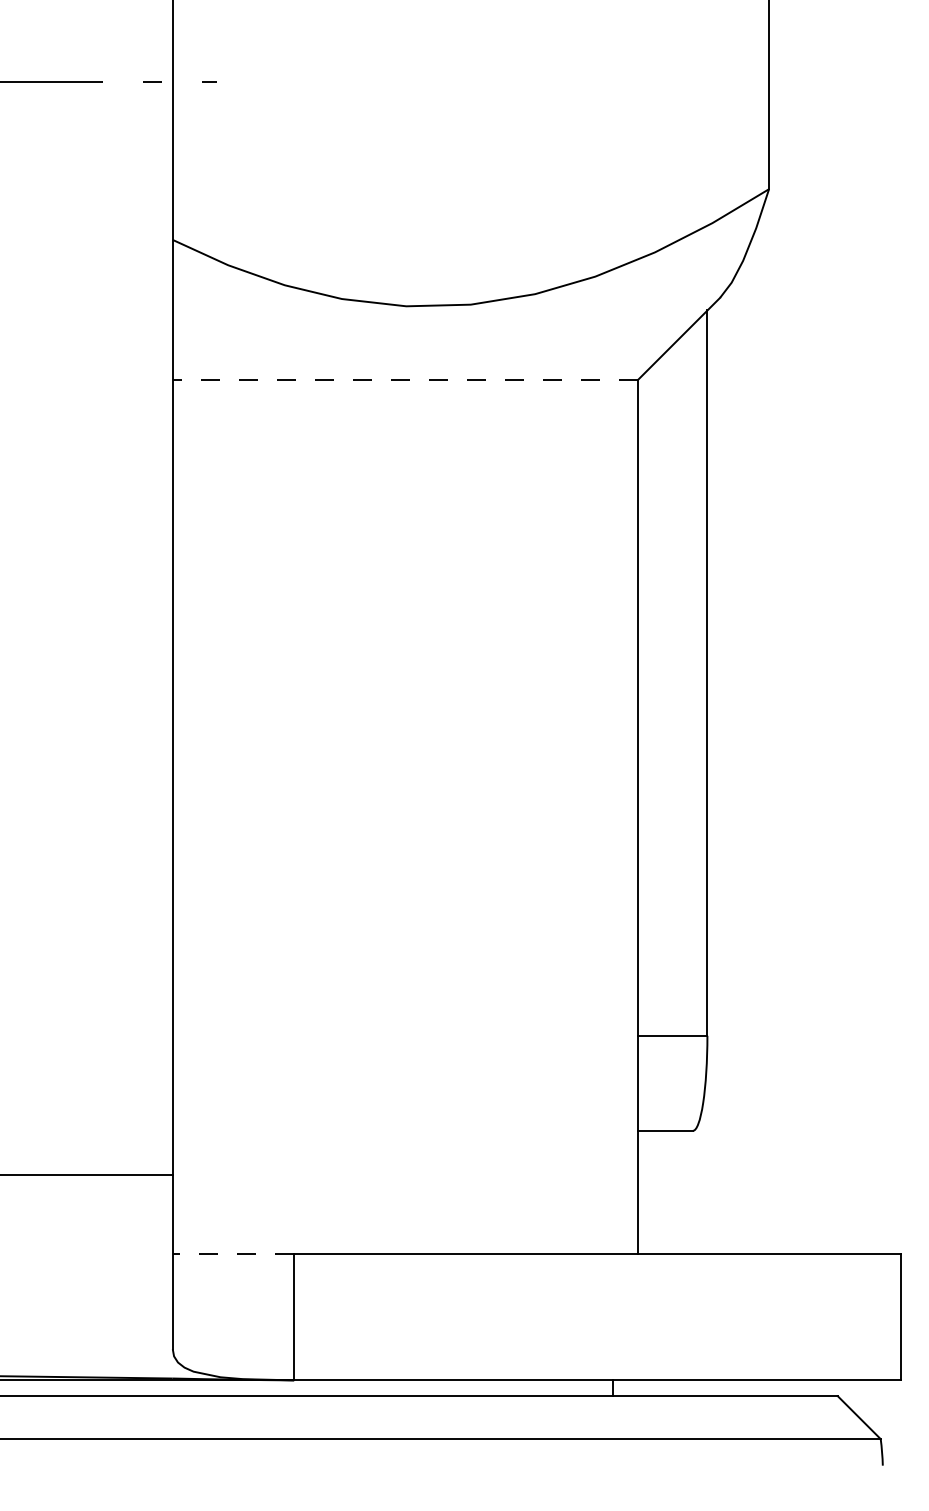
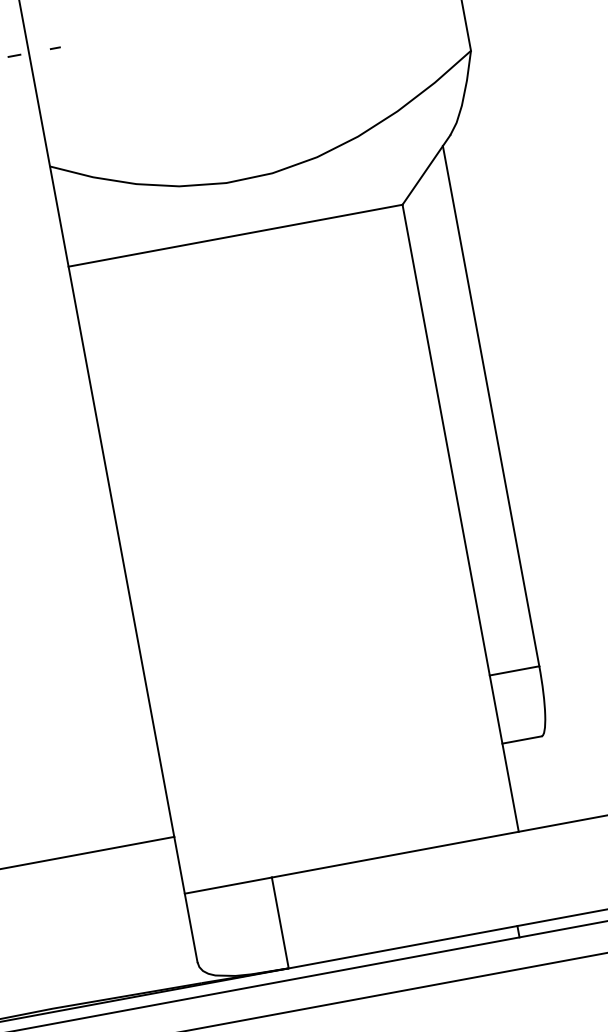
line: (405, 379) -> (235, 235), dashed -> solid
line: (233, 1253) -> (228, 885), dashed -> solid

